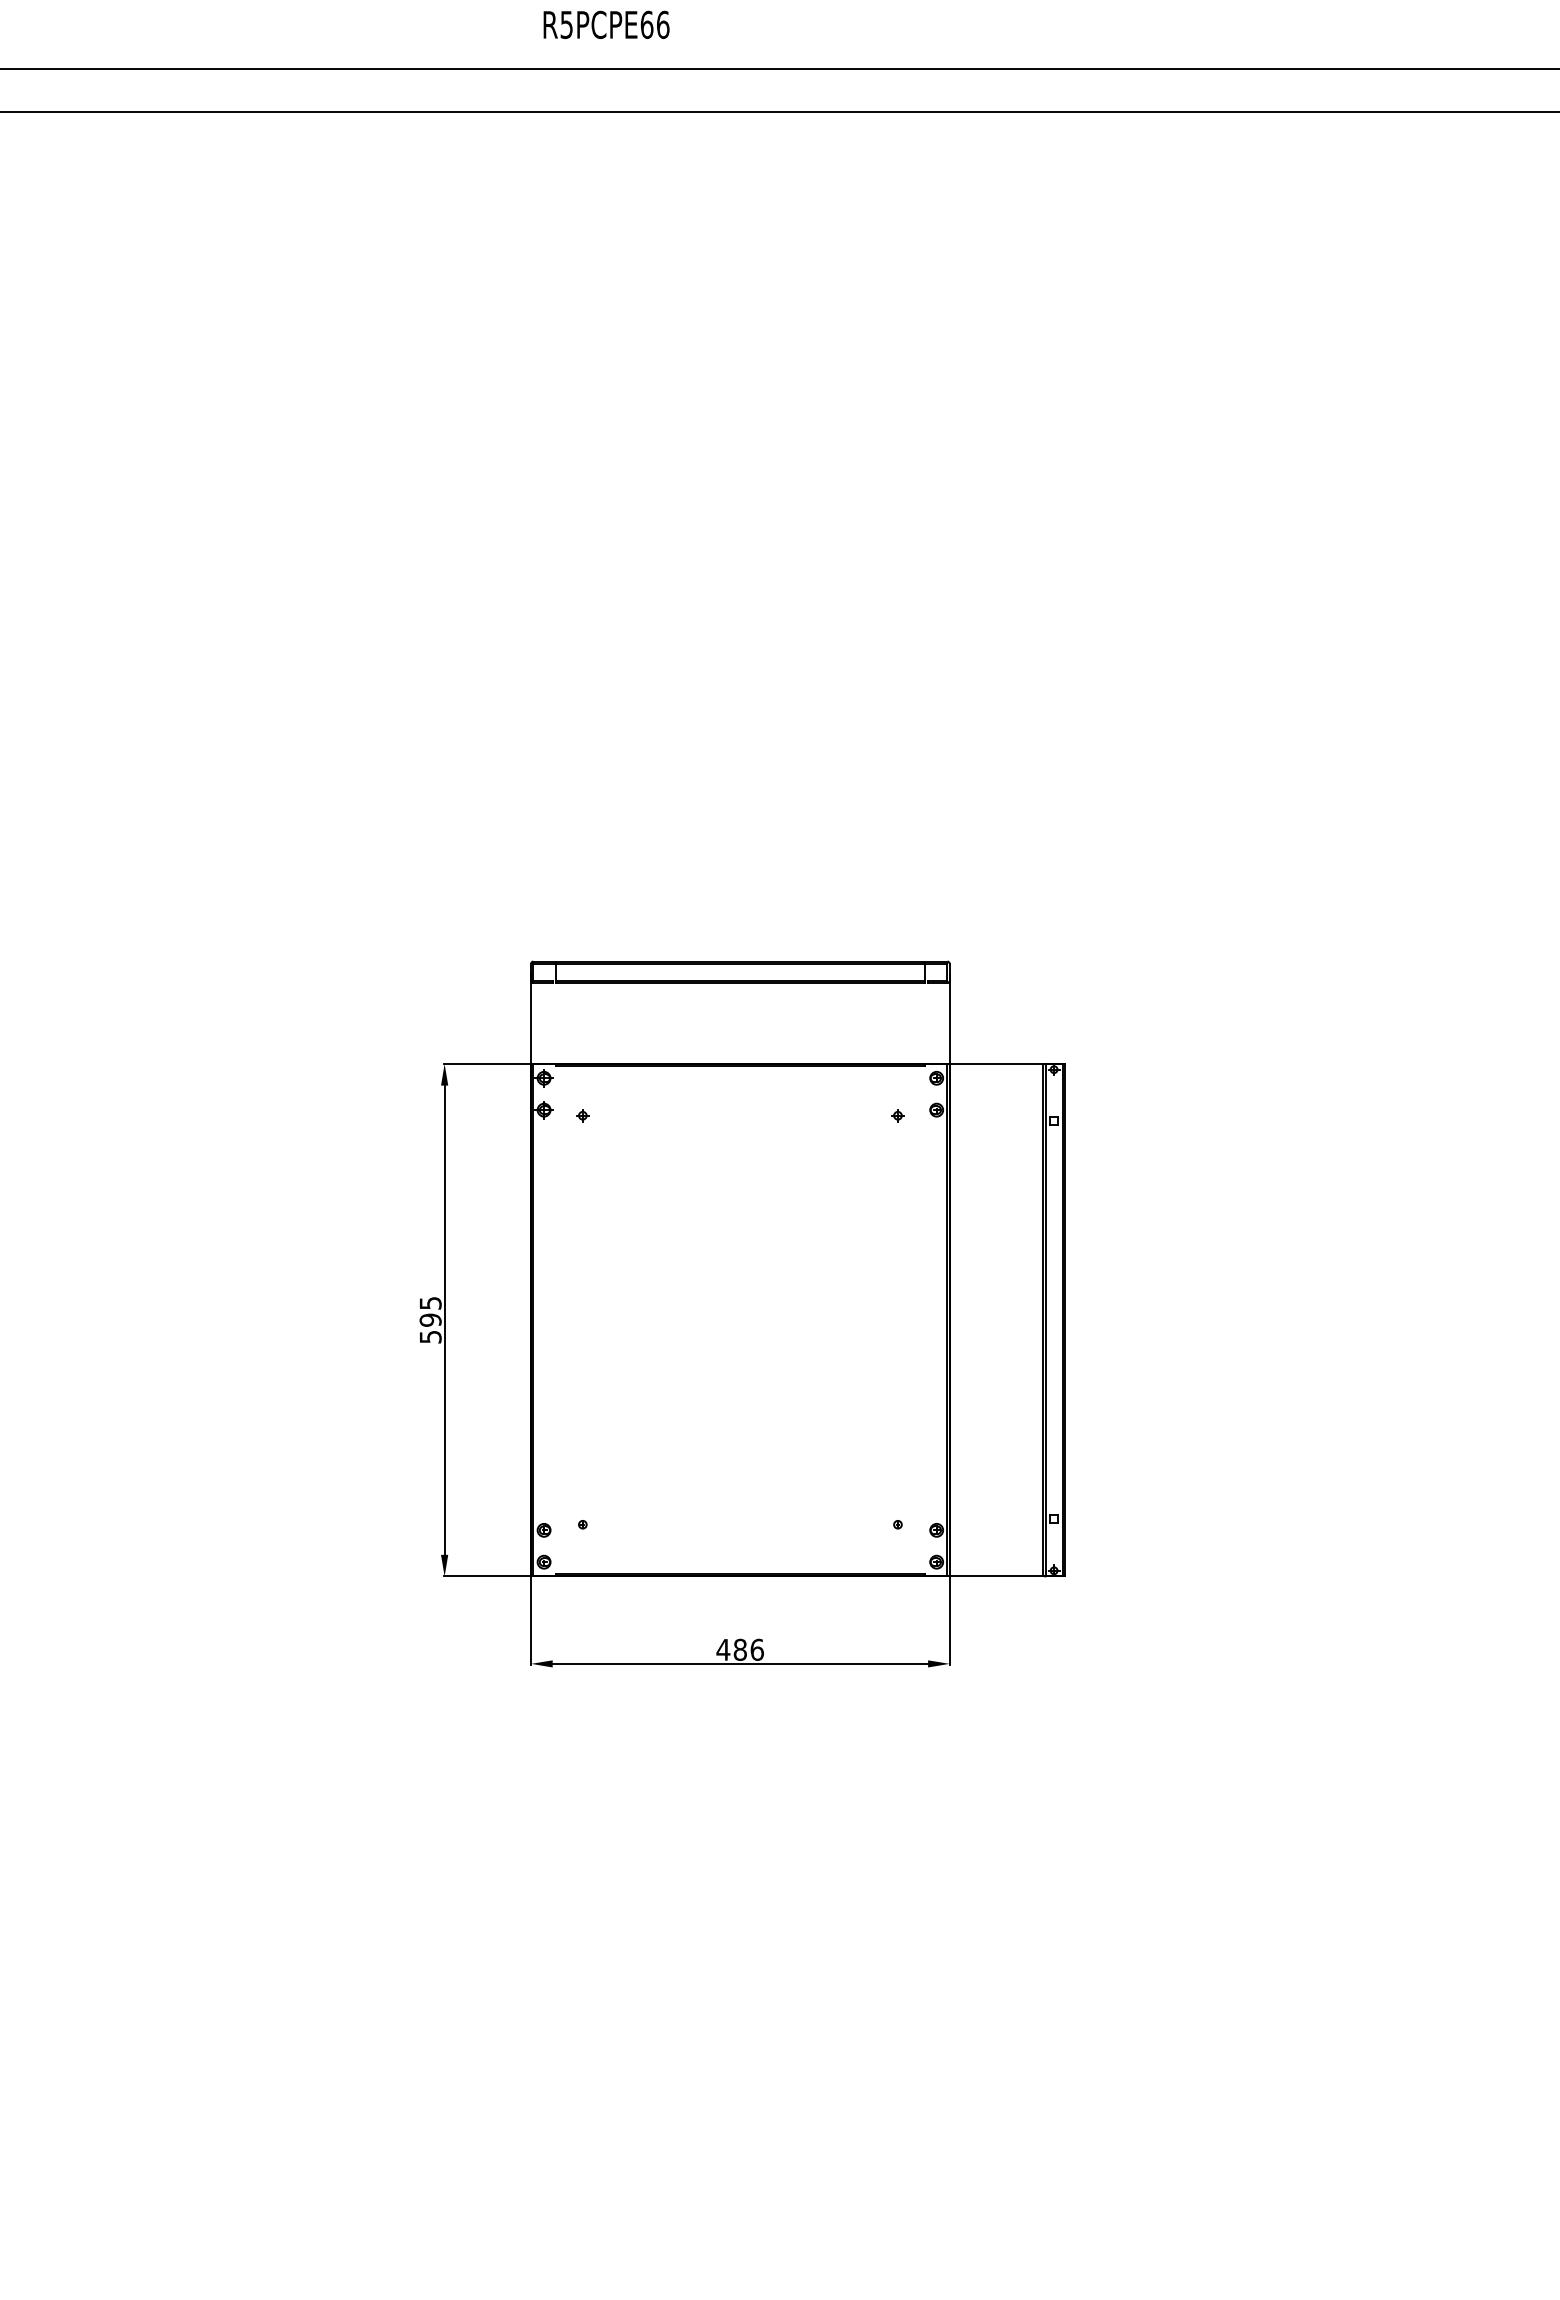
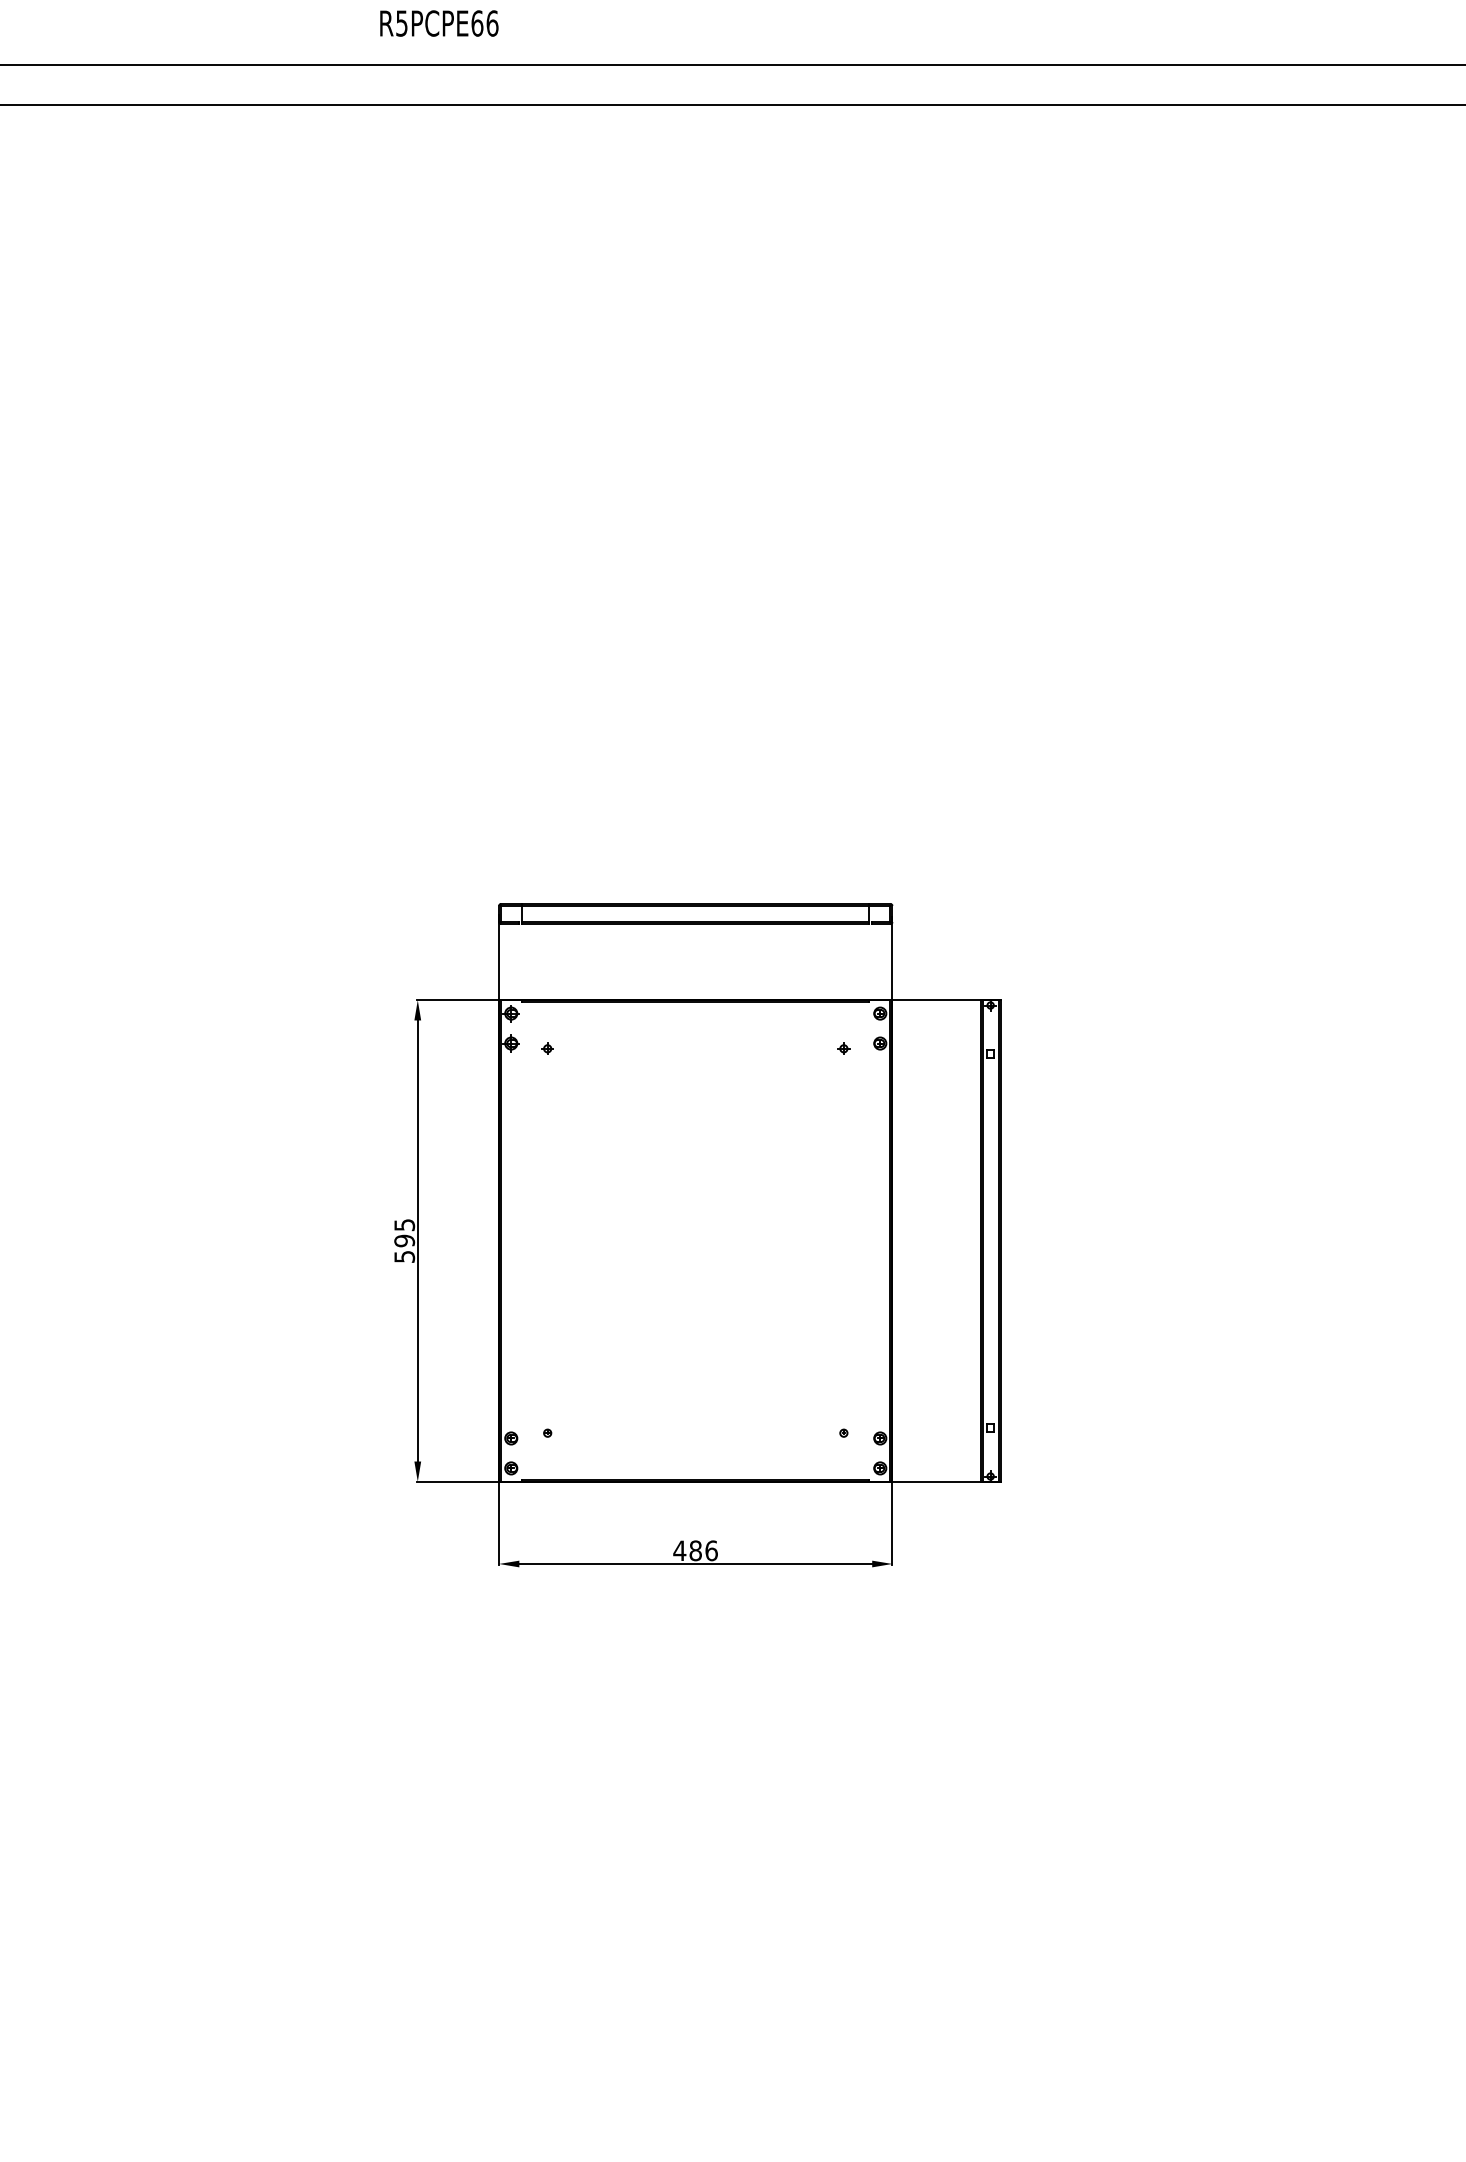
text: (606, 24) -> (439, 23), moved

